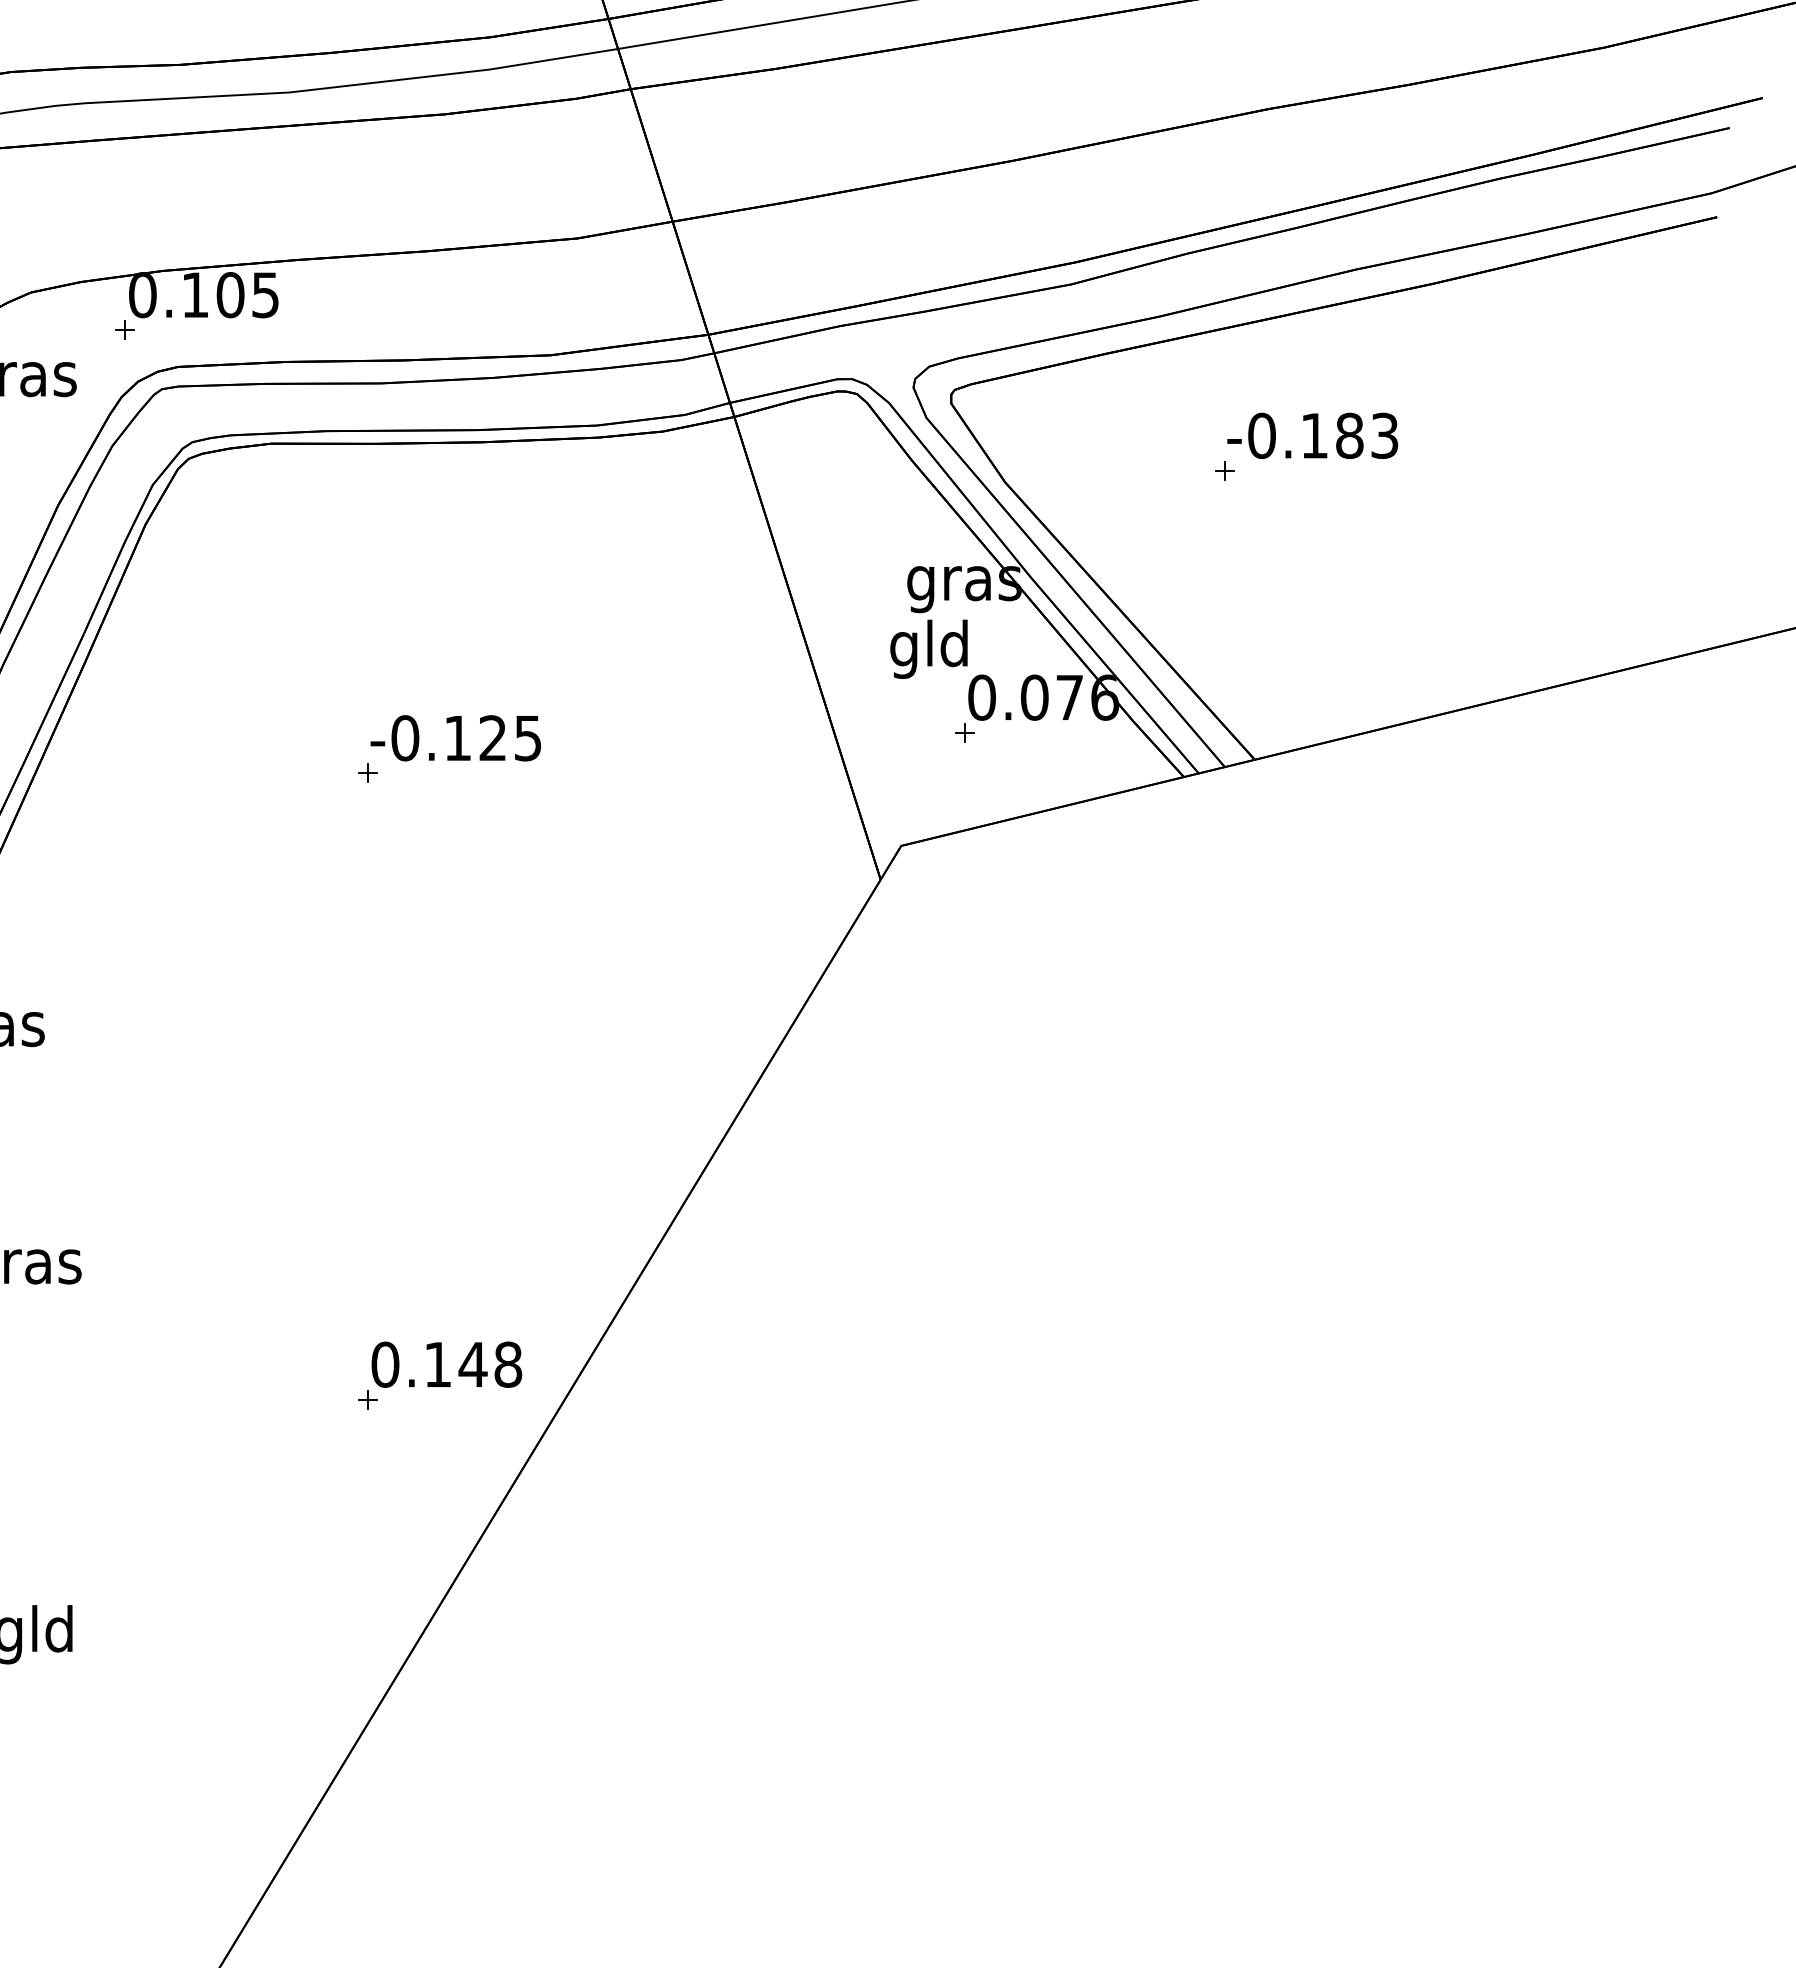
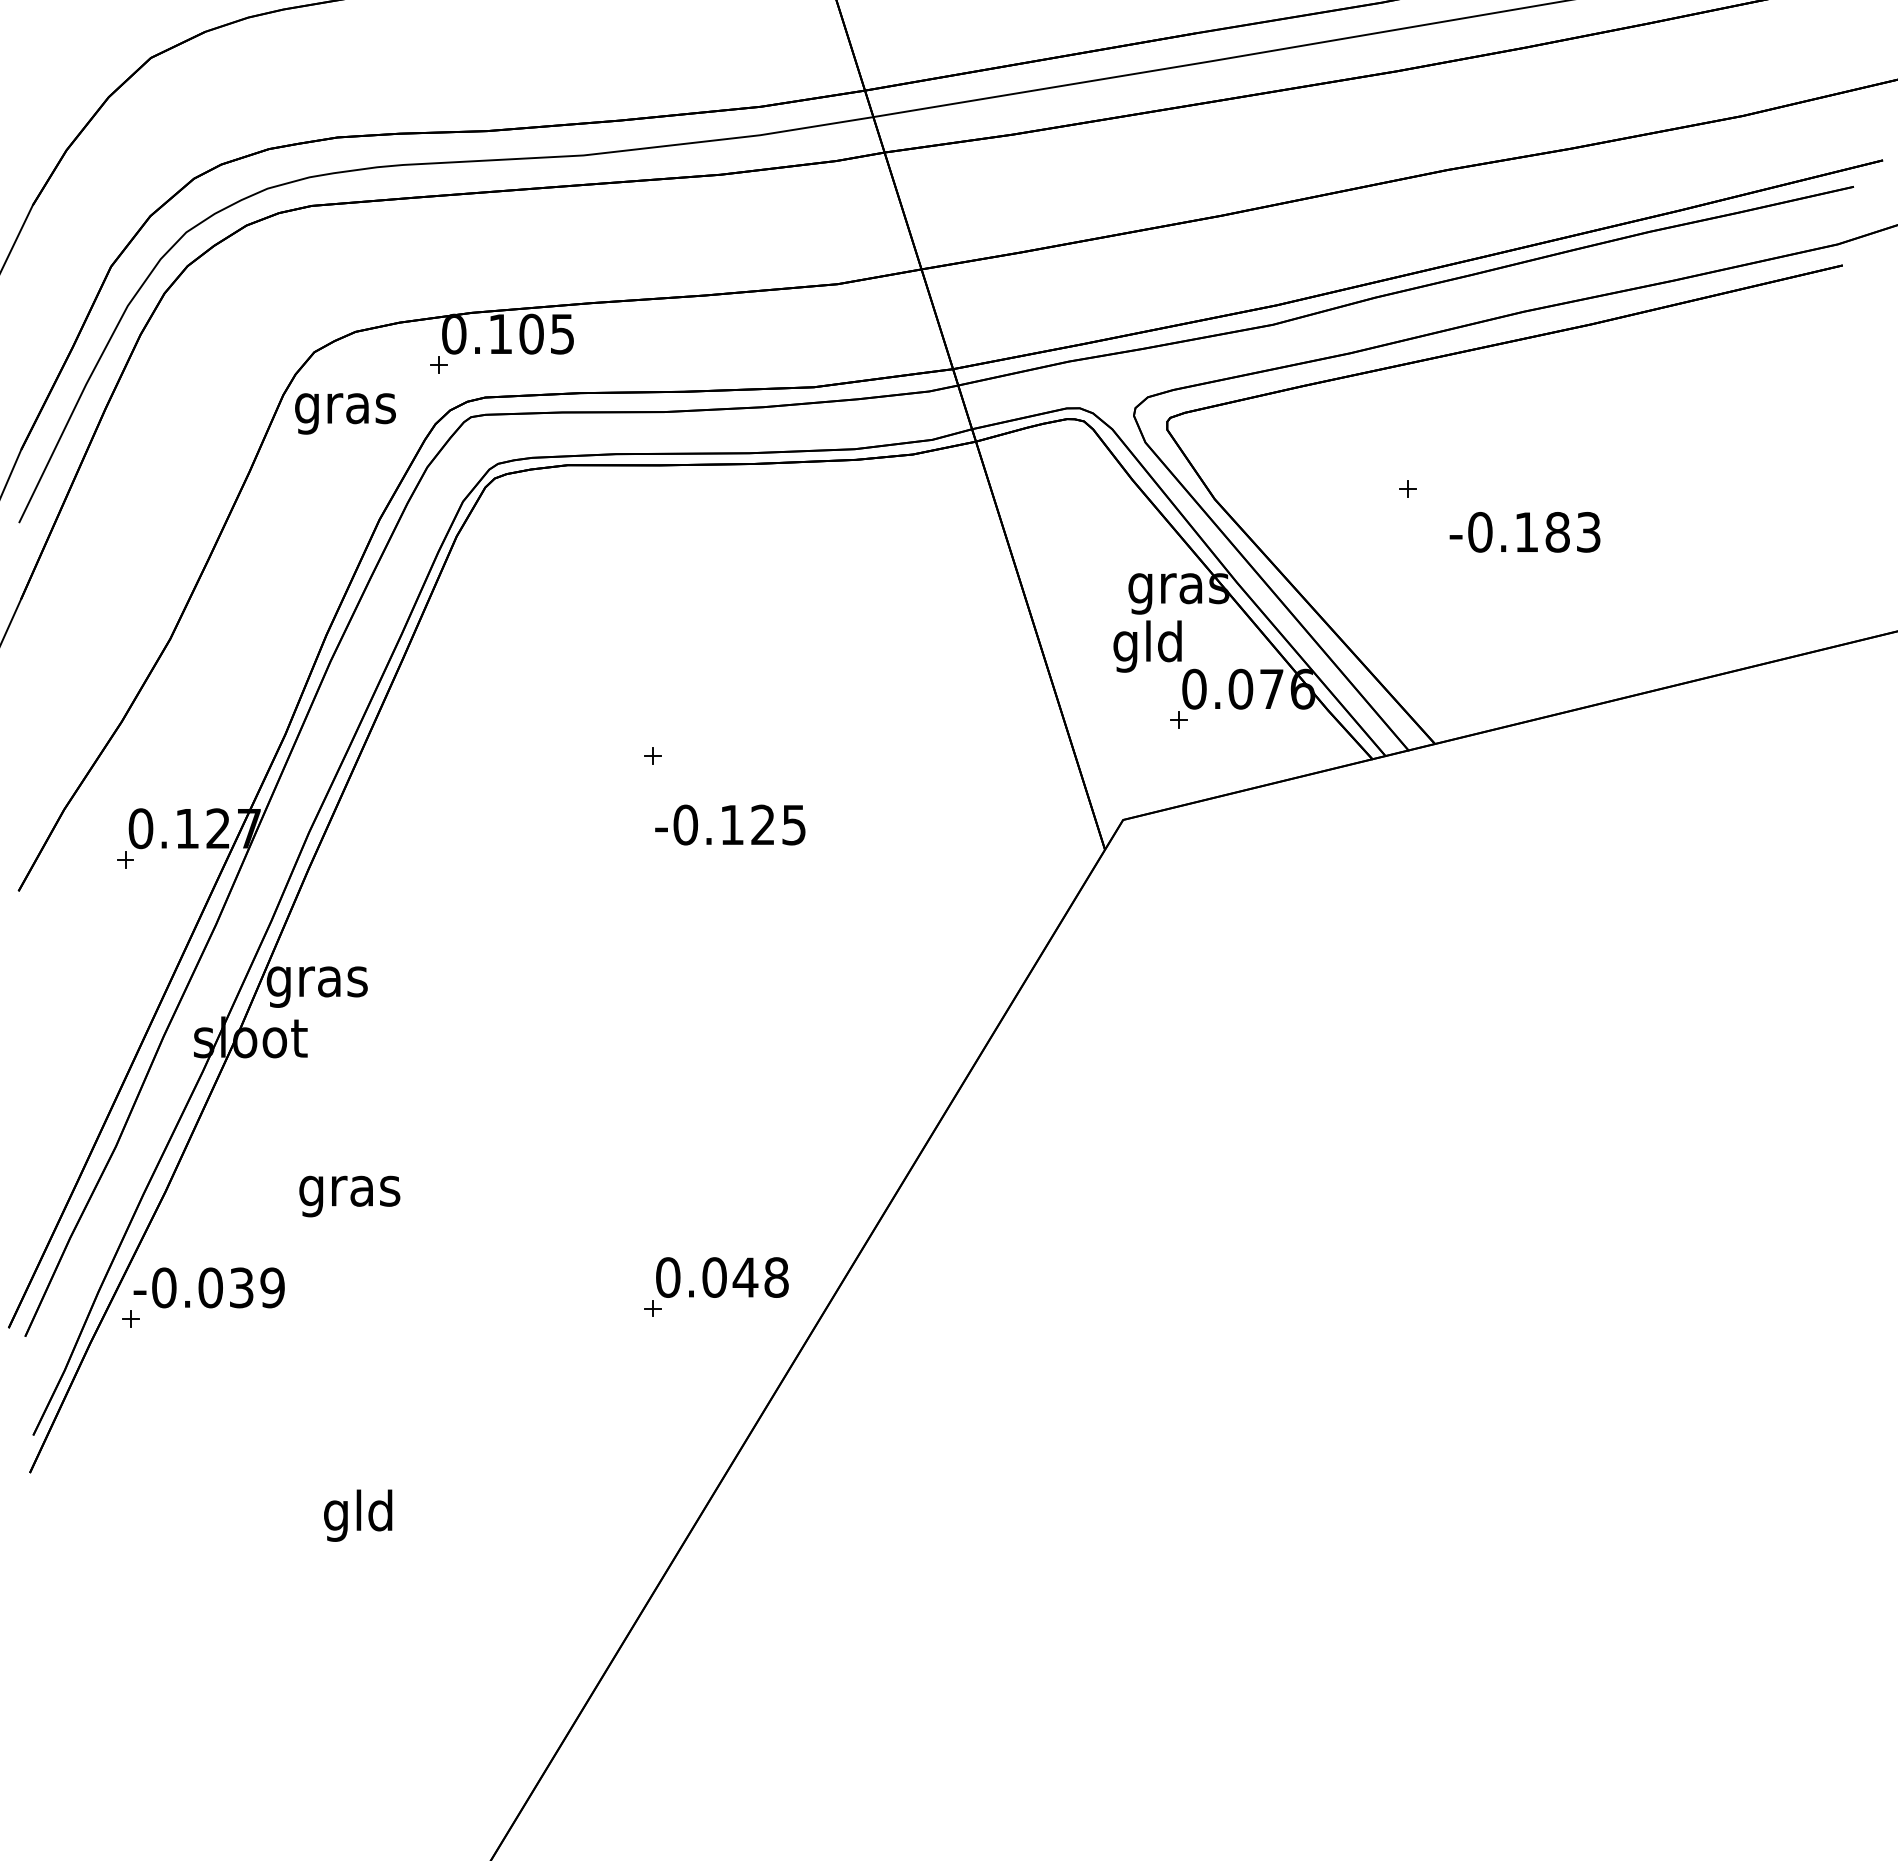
text: (1312, 436) -> (1524, 532), moved
text: (456, 737) -> (730, 824), moved
text: (437, 1364) -> (714, 1277), 0.148 -> 0.048

